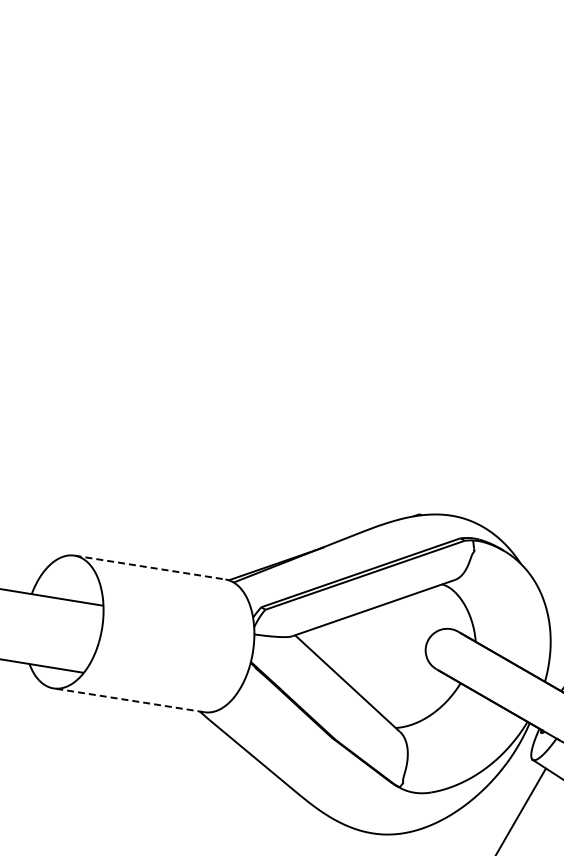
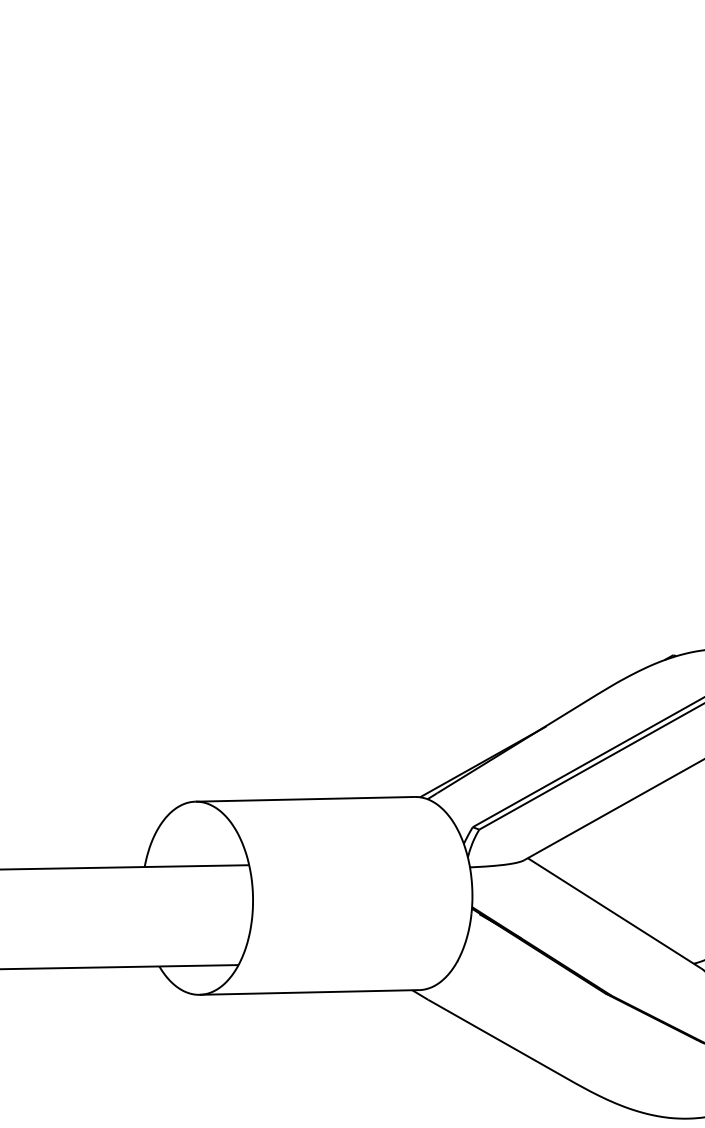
line: (150, 567) -> (305, 799), dashed -> solid
line: (128, 700) -> (308, 992), dashed -> solid

